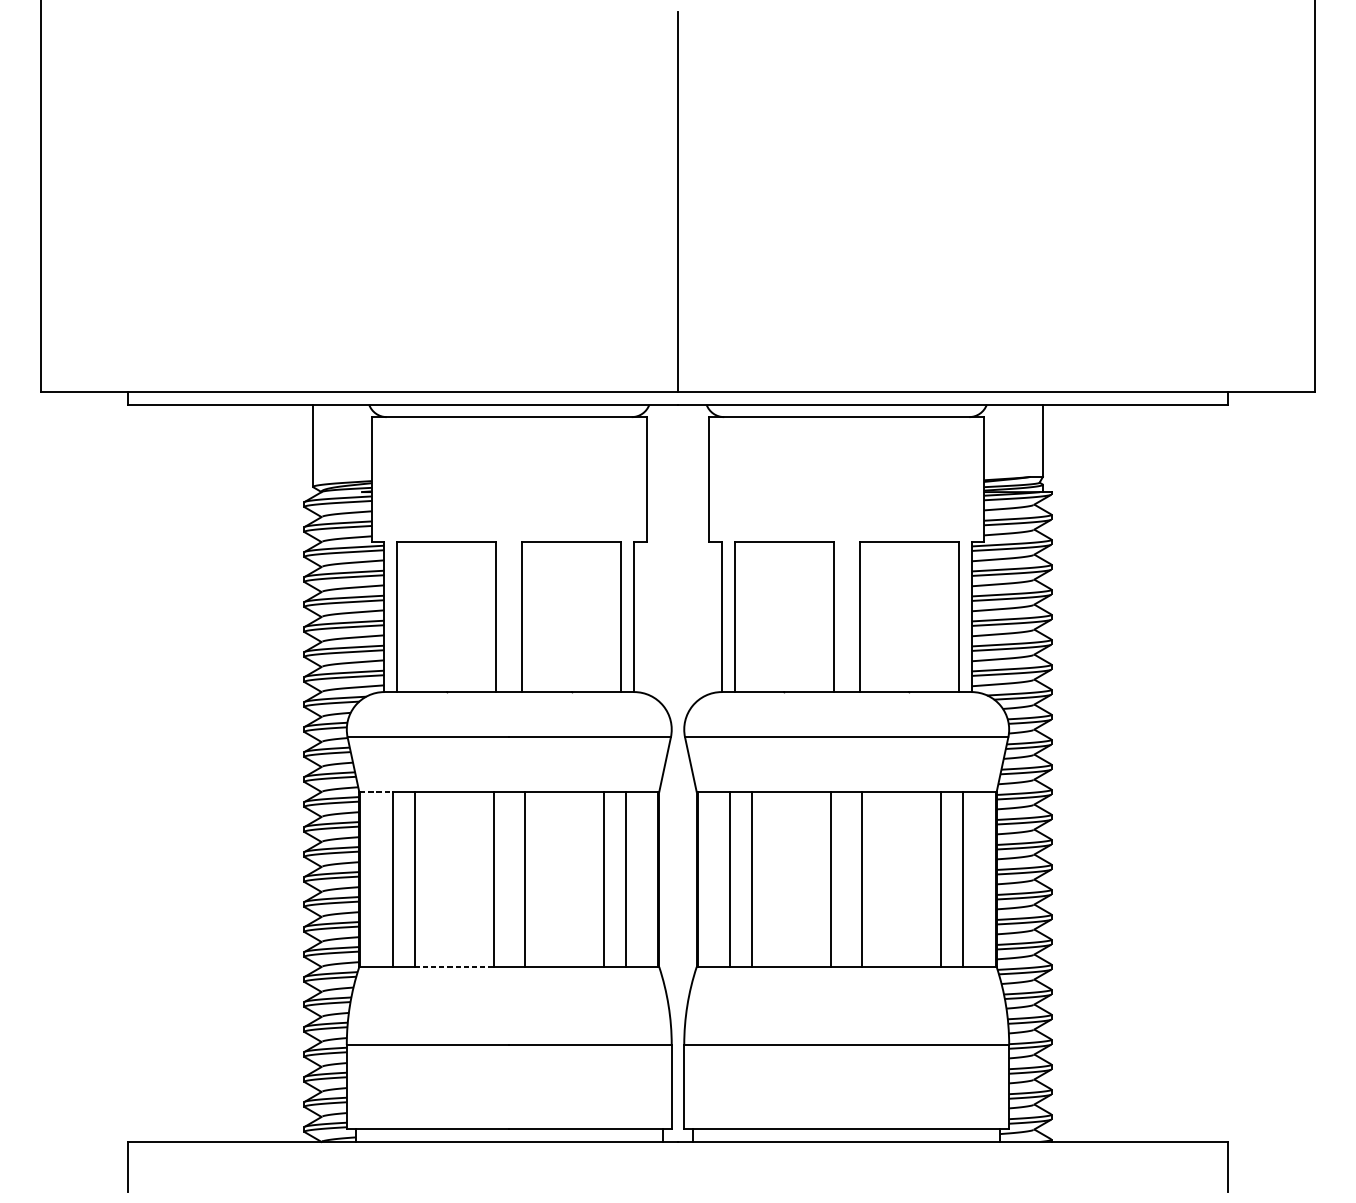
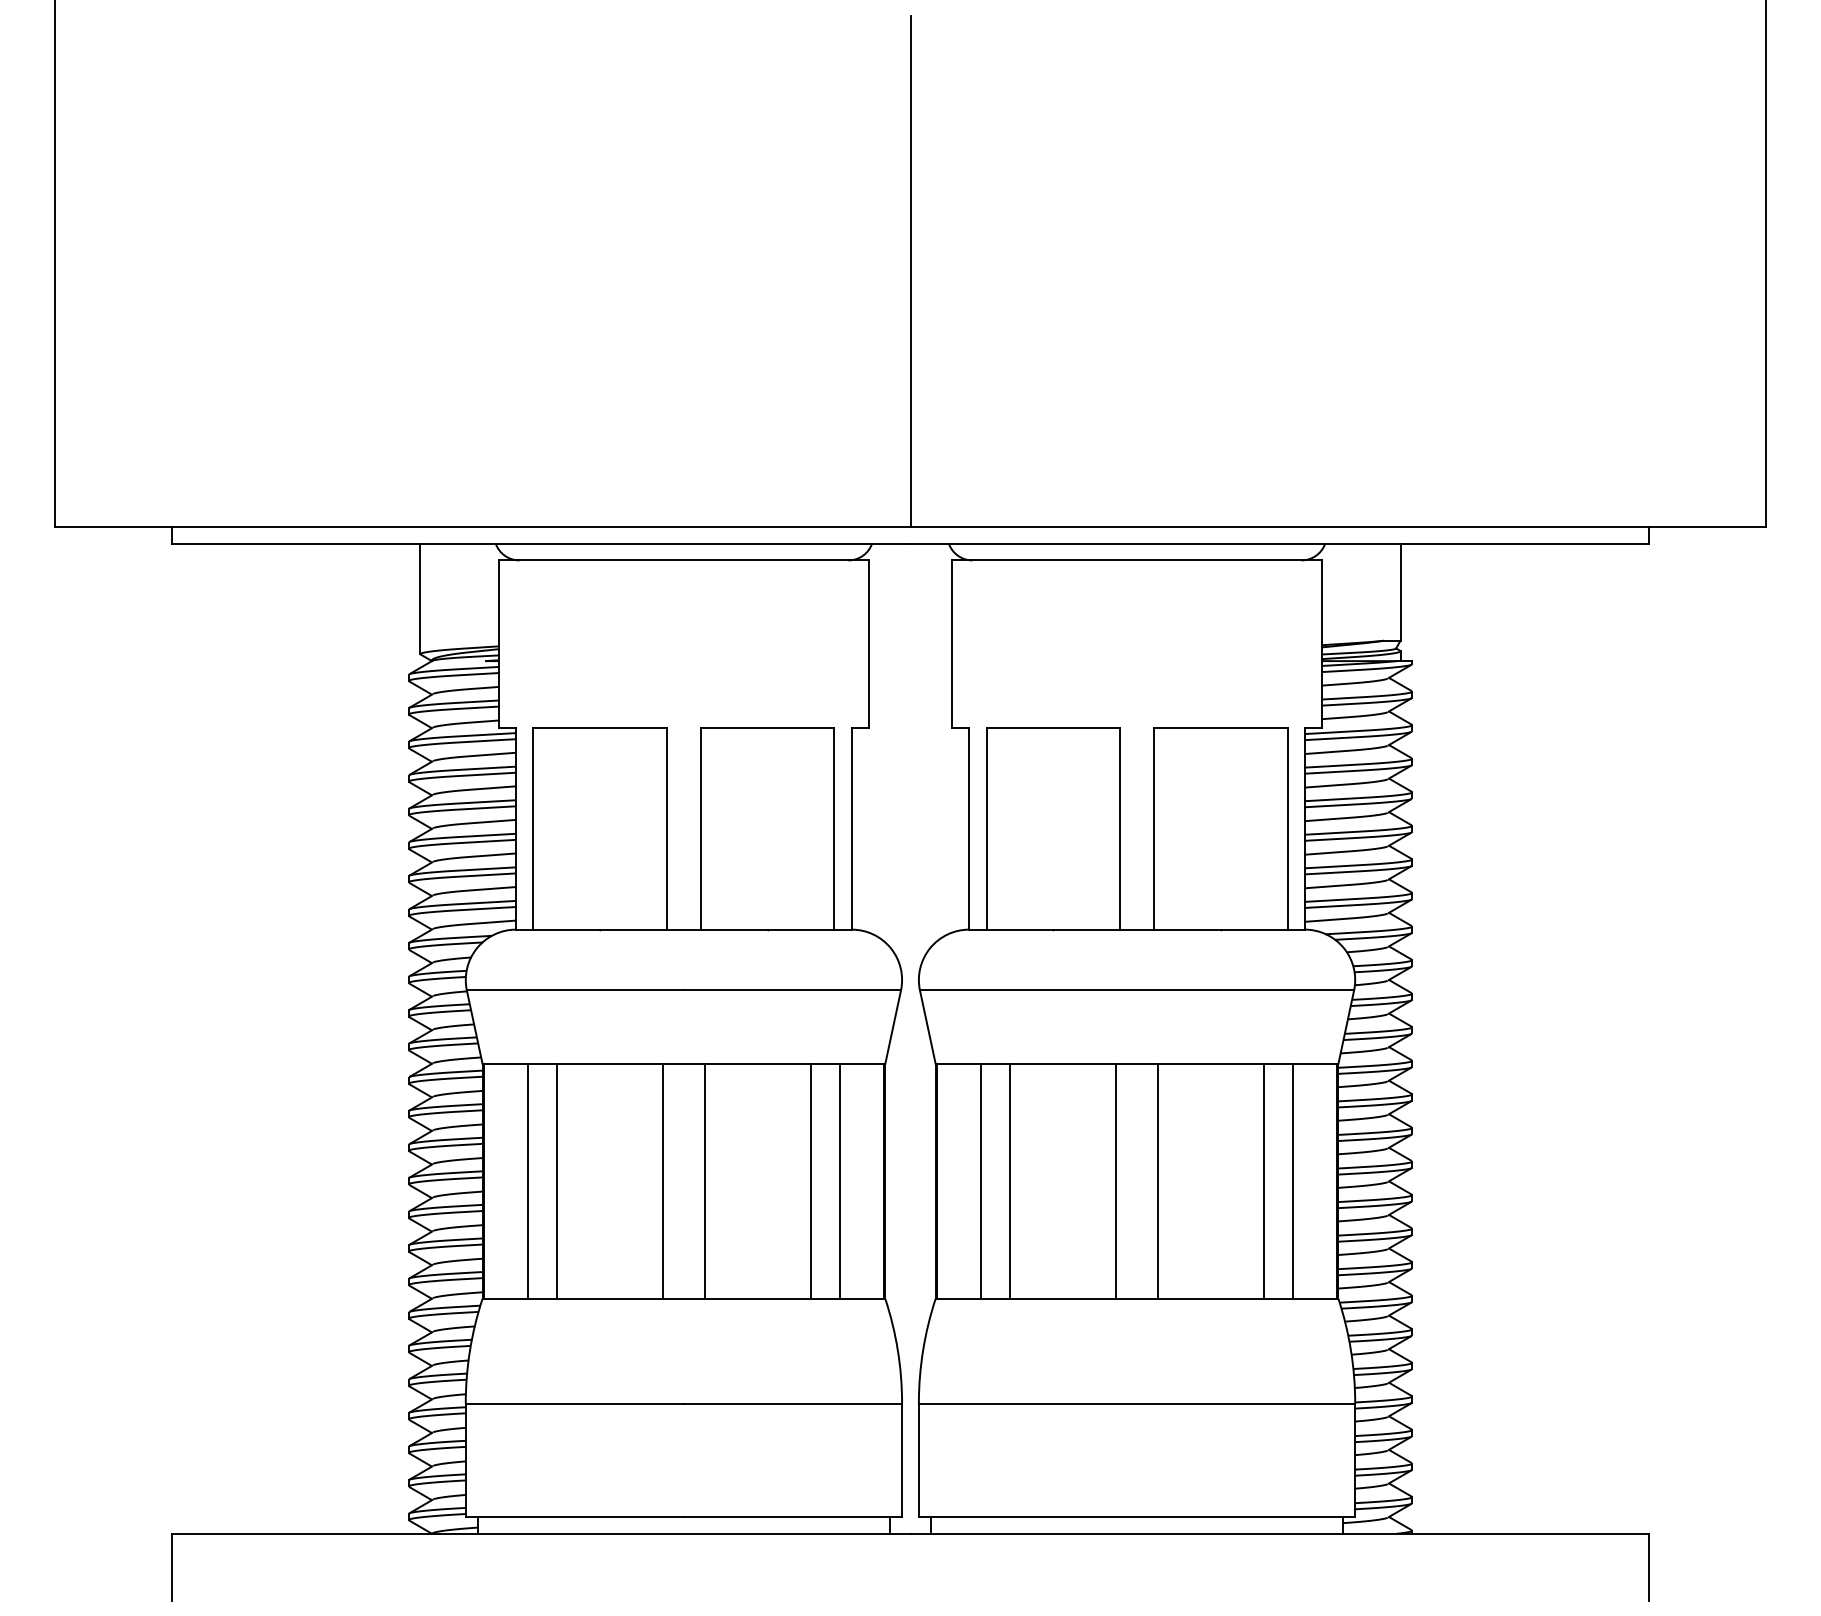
line: (377, 791) -> (506, 1063), dashed -> solid
line: (454, 966) -> (610, 1298), dashed -> solid

